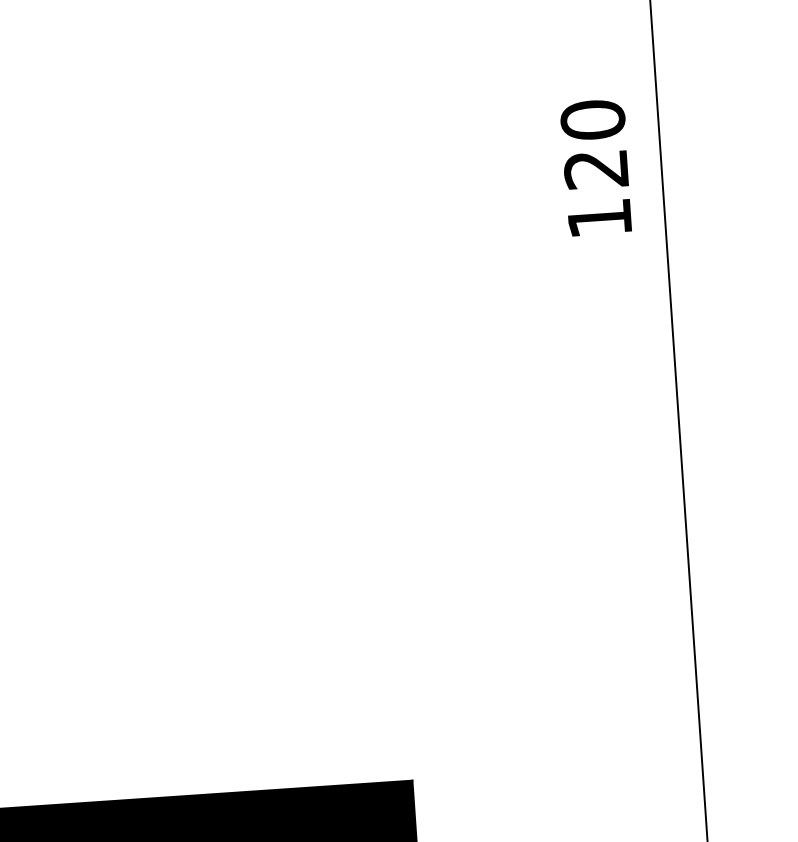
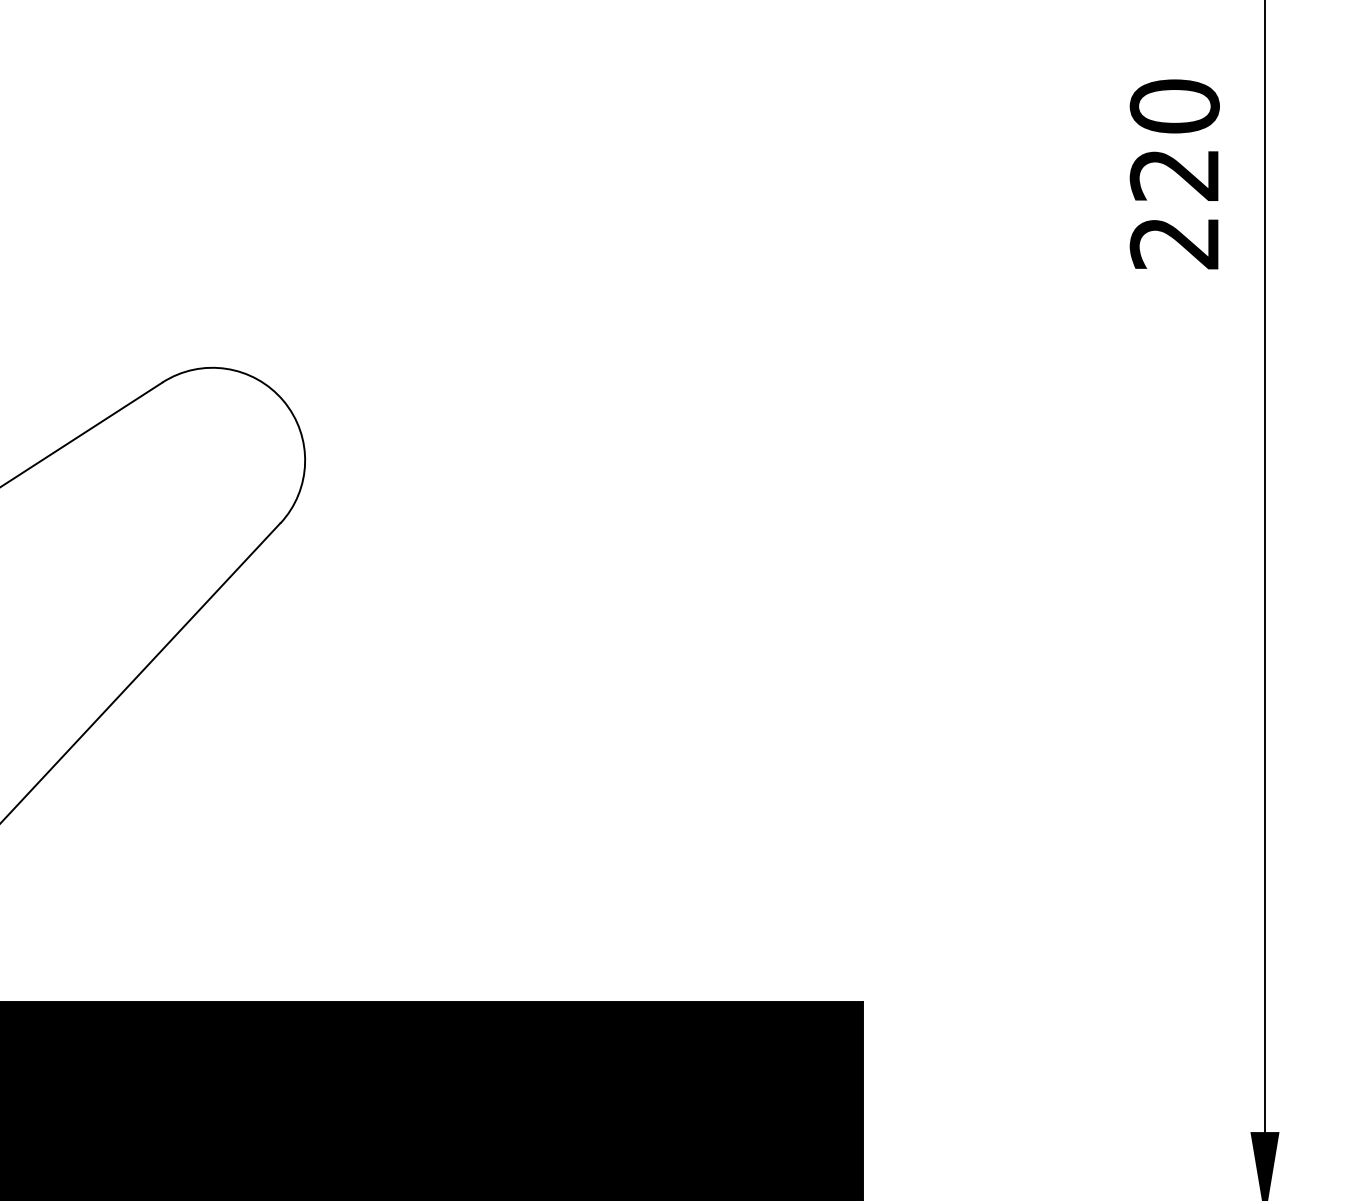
text: (598, 218) -> (1173, 243), 120 -> 220

